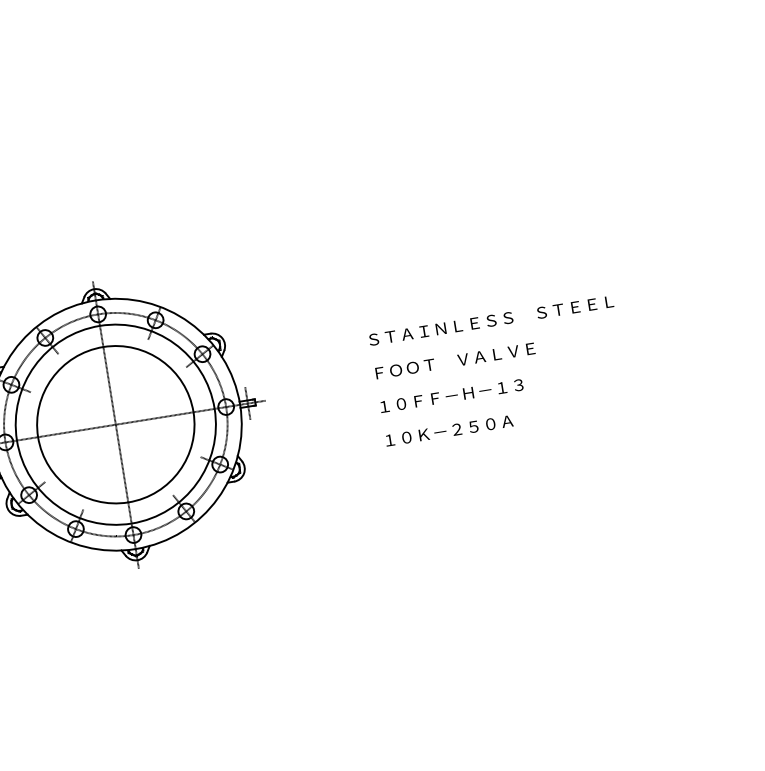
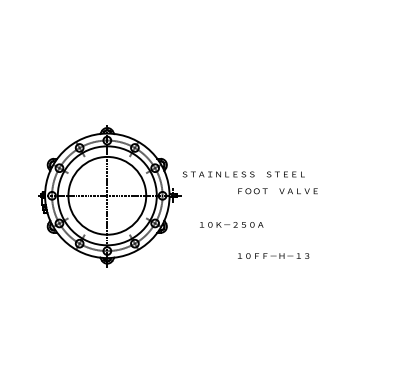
text: (490, 320) -> (243, 174), moved
text: (451, 394) -> (273, 255), moved
text: (448, 430) -> (231, 224), moved

